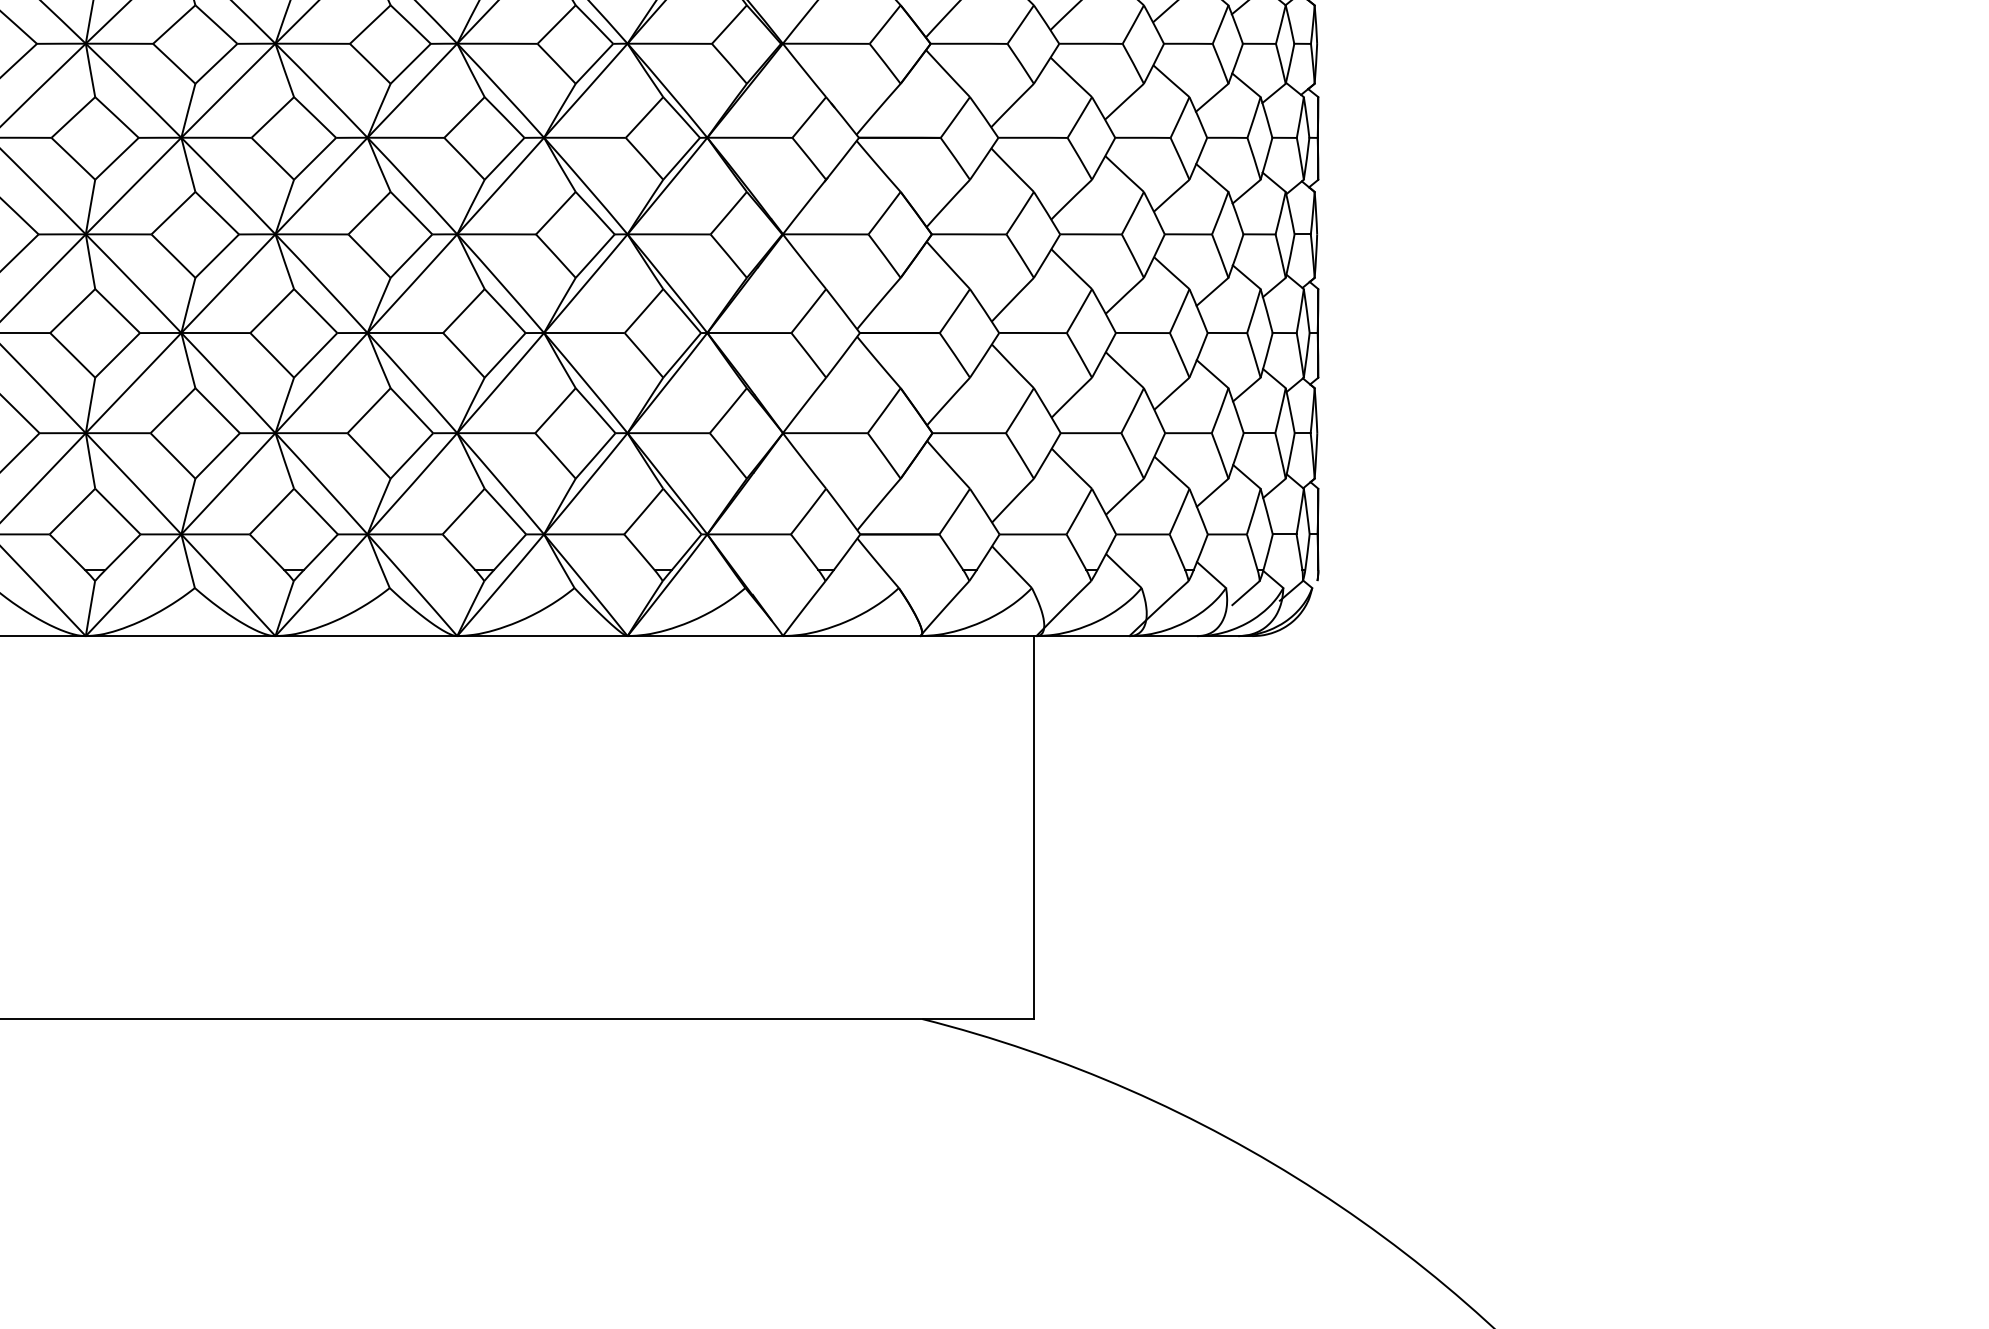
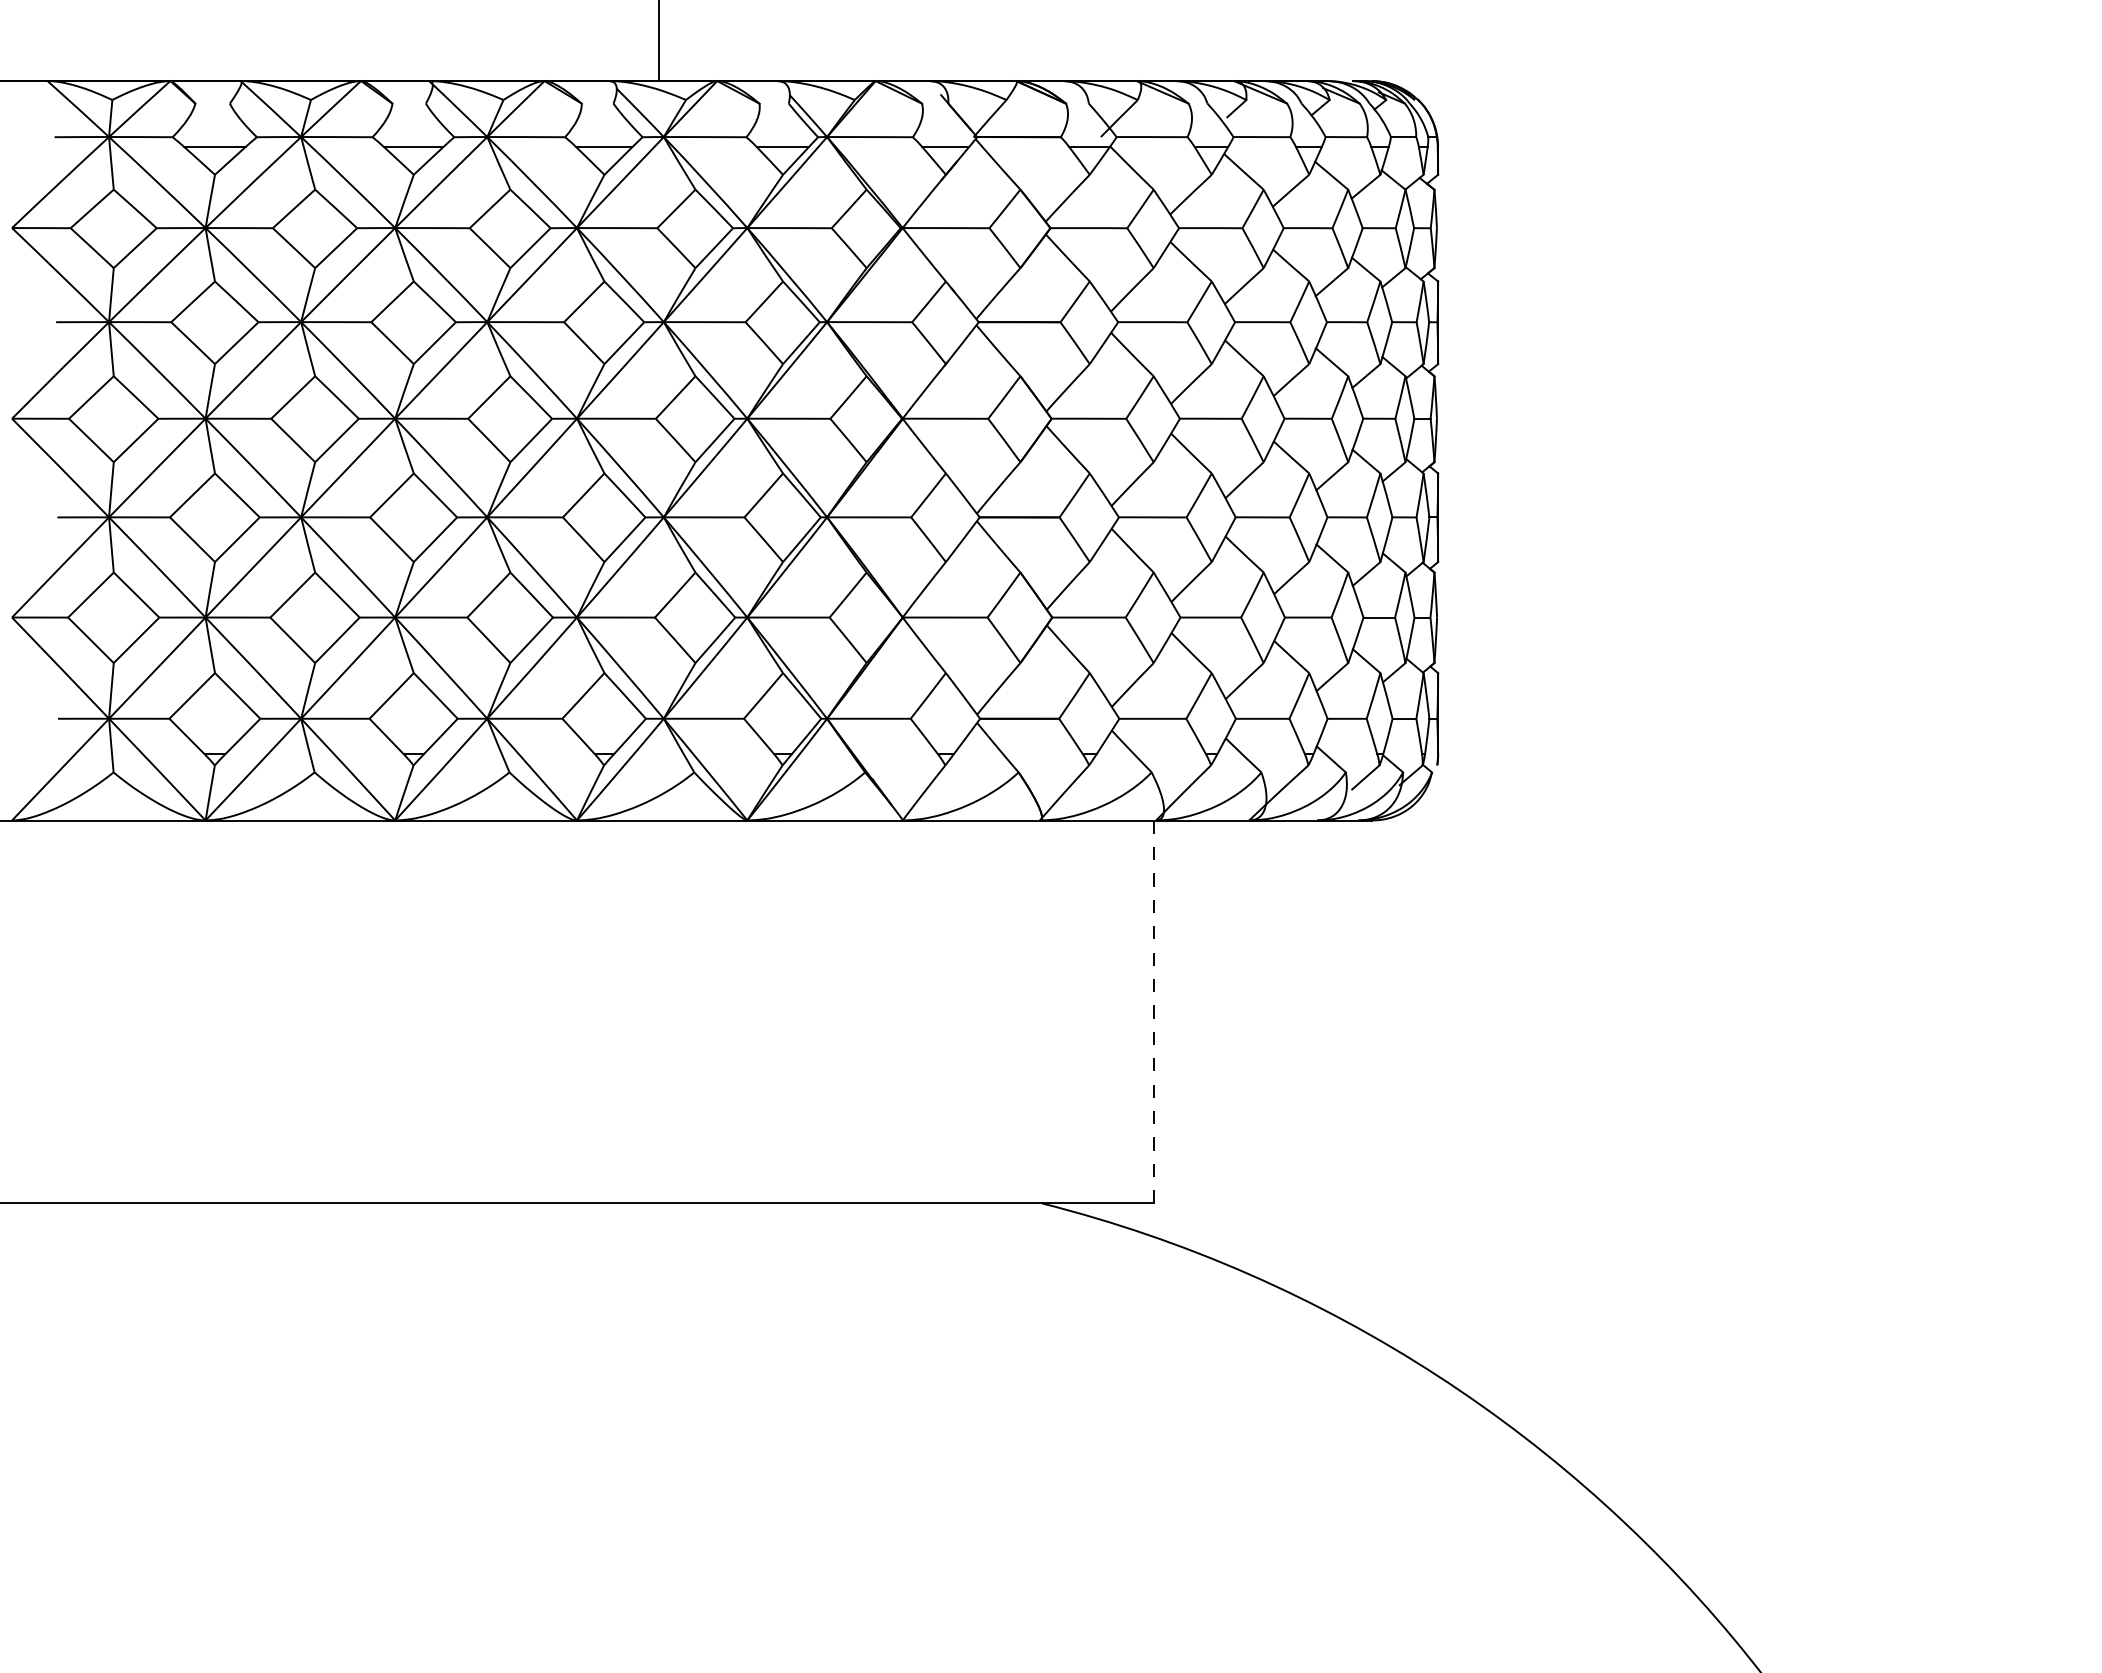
line: (1034, 827) -> (1154, 1011), solid -> dashed

